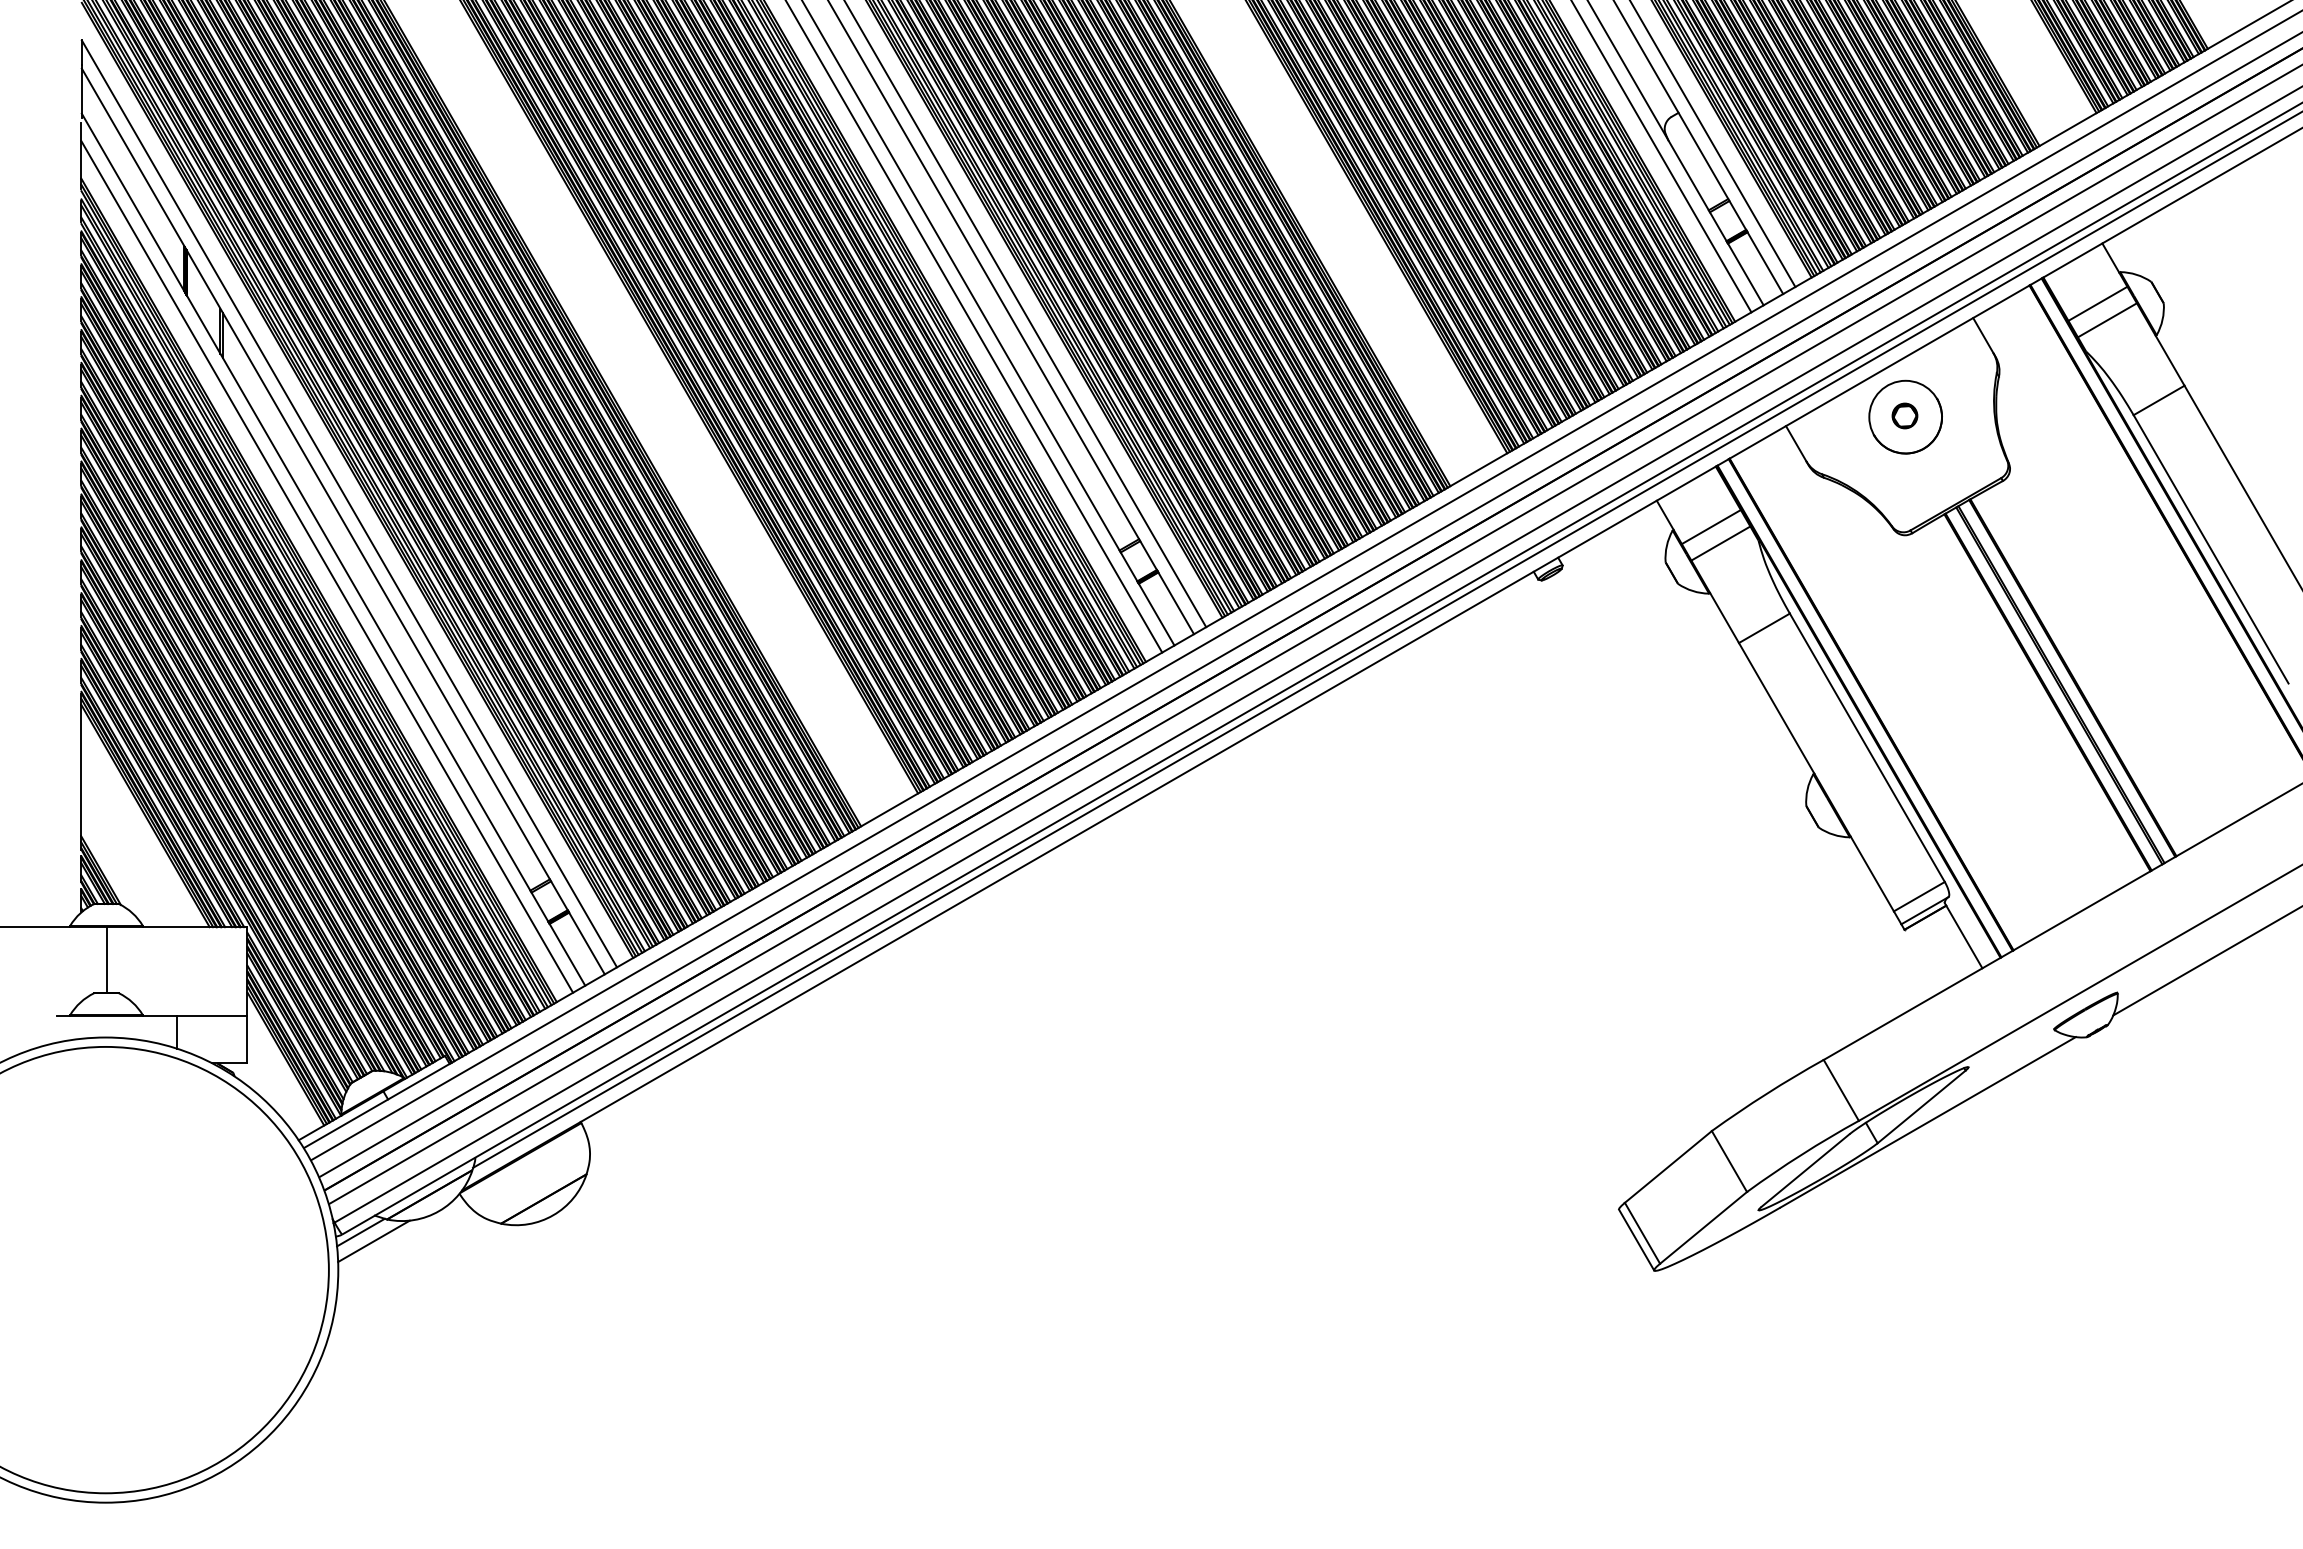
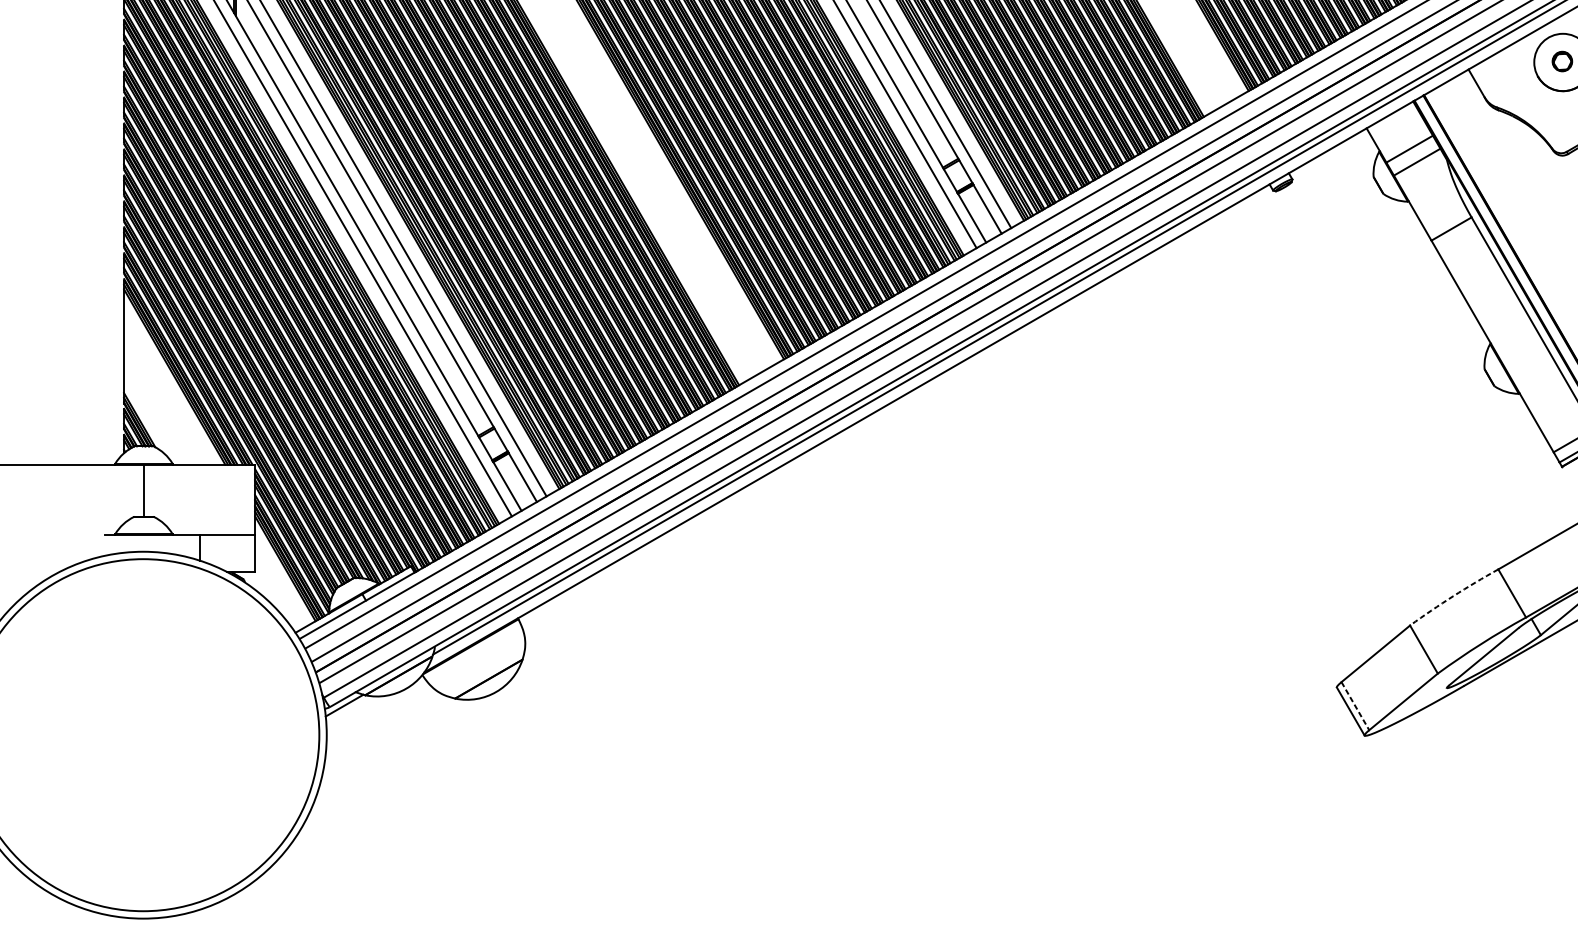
arc: (1766, 1093) -> (1453, 595), solid -> dashed
line: (1642, 1233) -> (1355, 706), solid -> dashed
line: (373, 1241) -> (354, 712), removed

